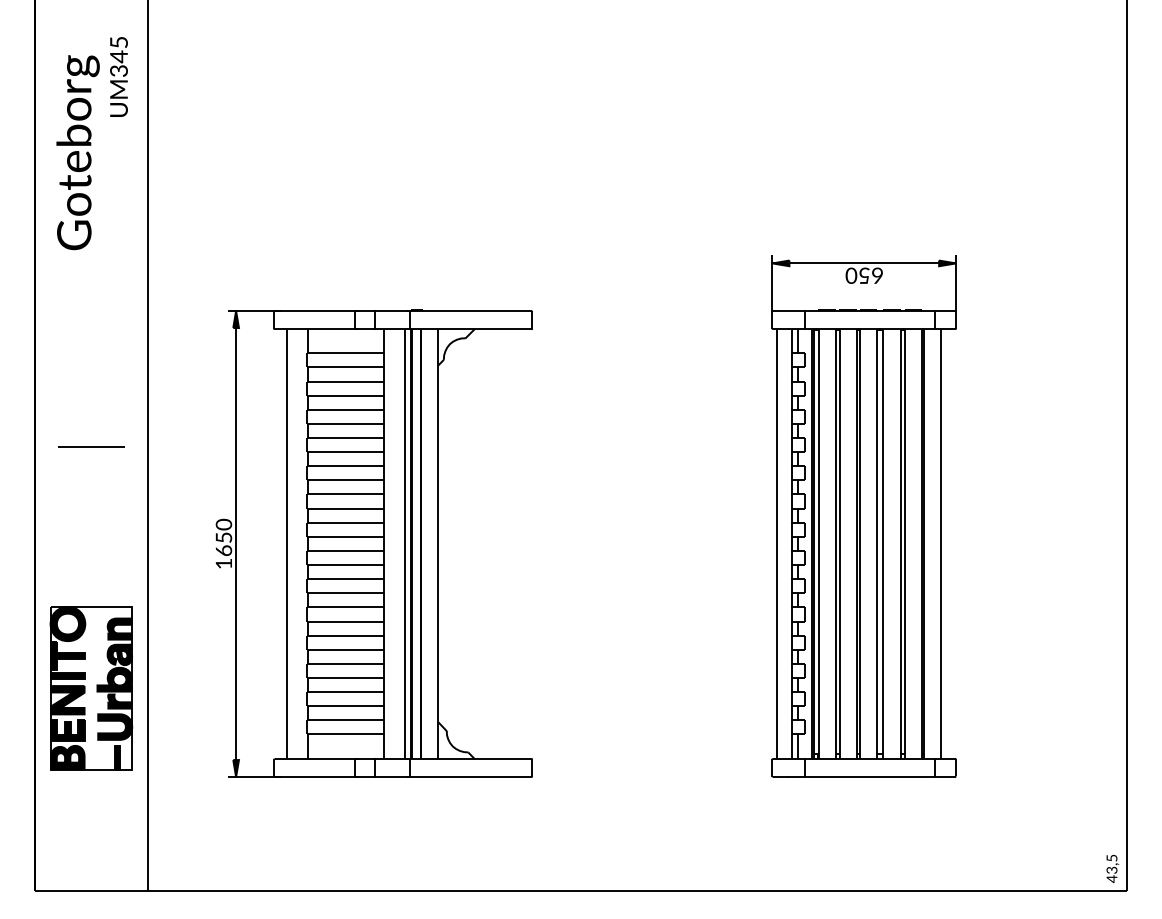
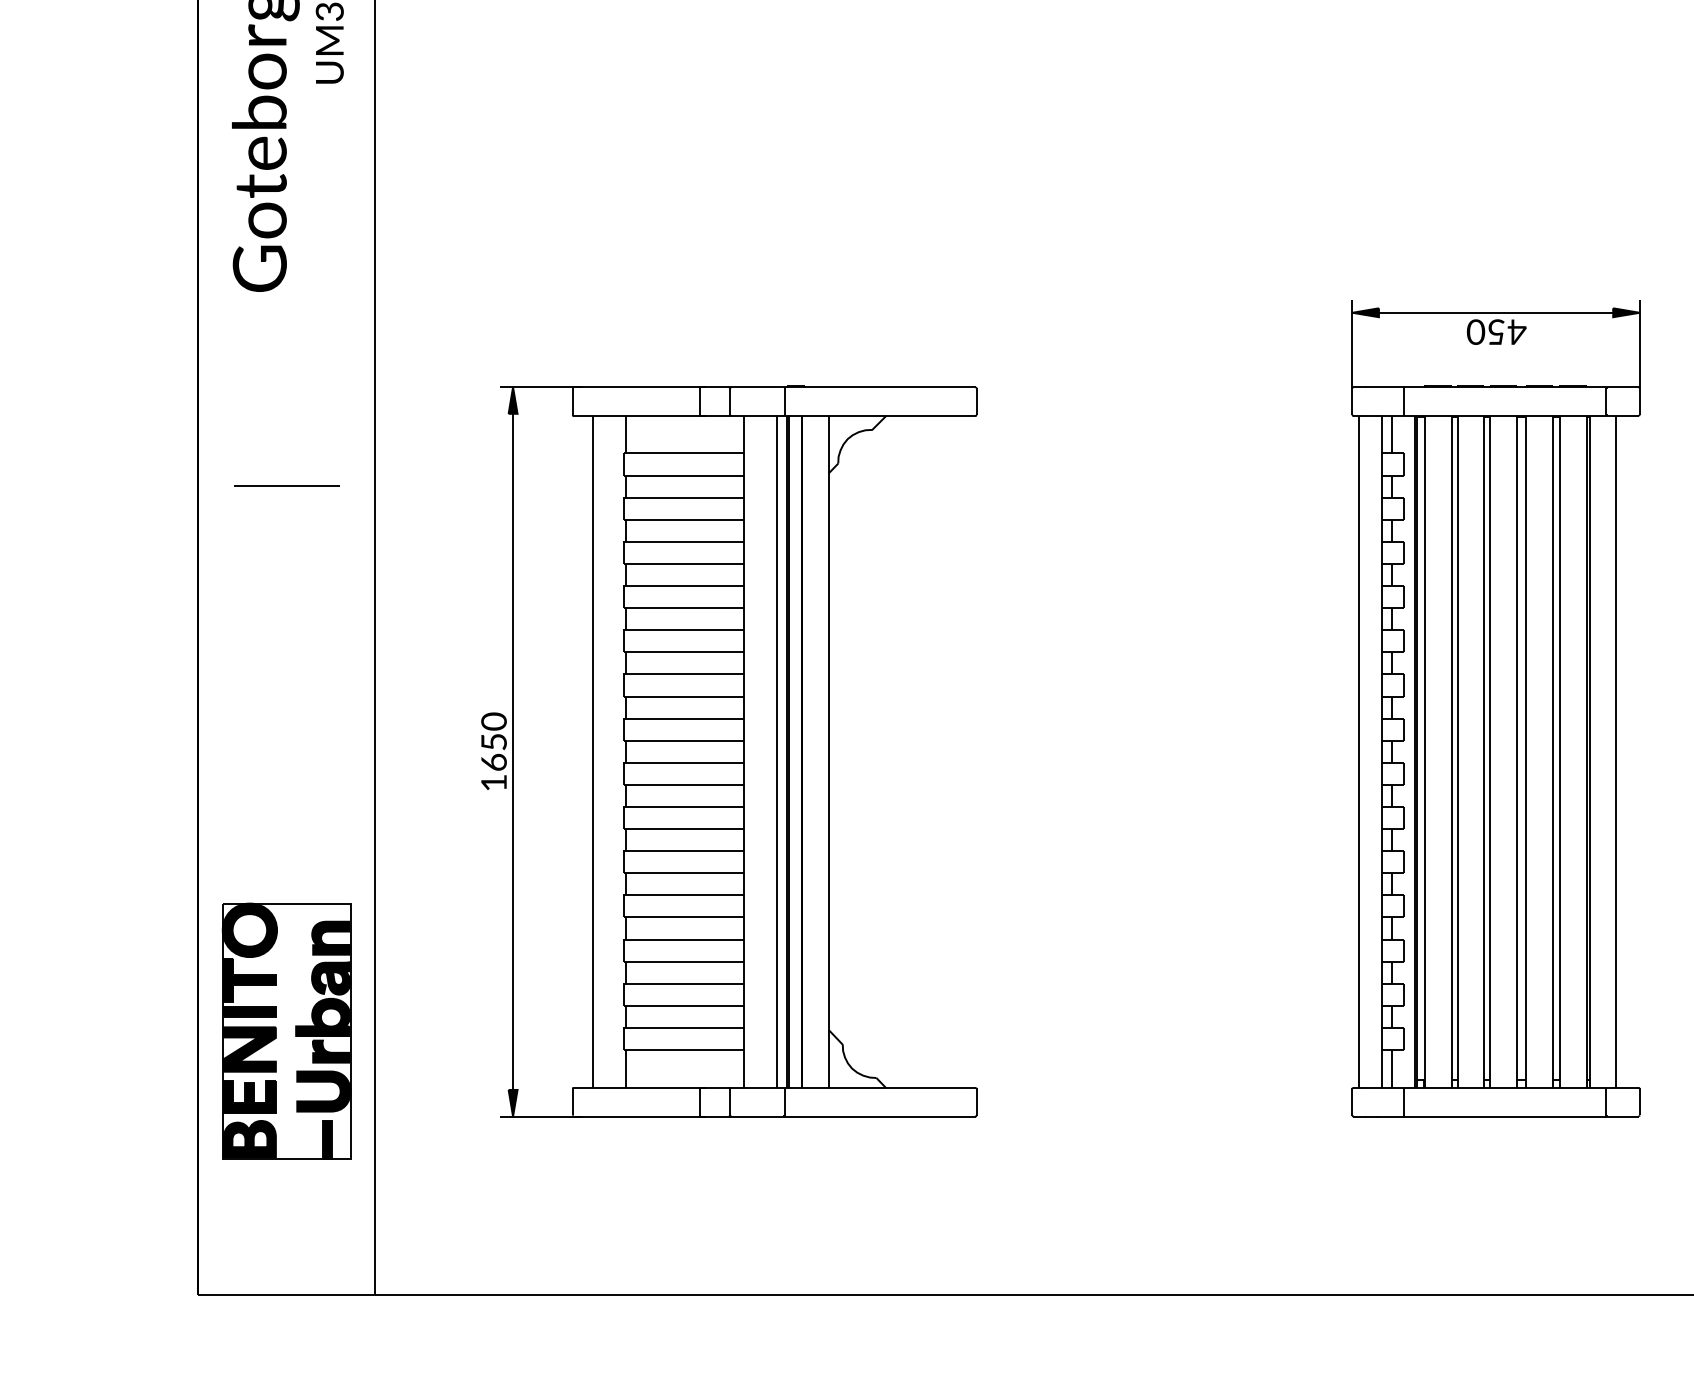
text: (877, 275) -> (1516, 331), 650 -> 450
line: (91, 446) -> (286, 485), moved
part: (91, 688) -> (286, 1031), moved

